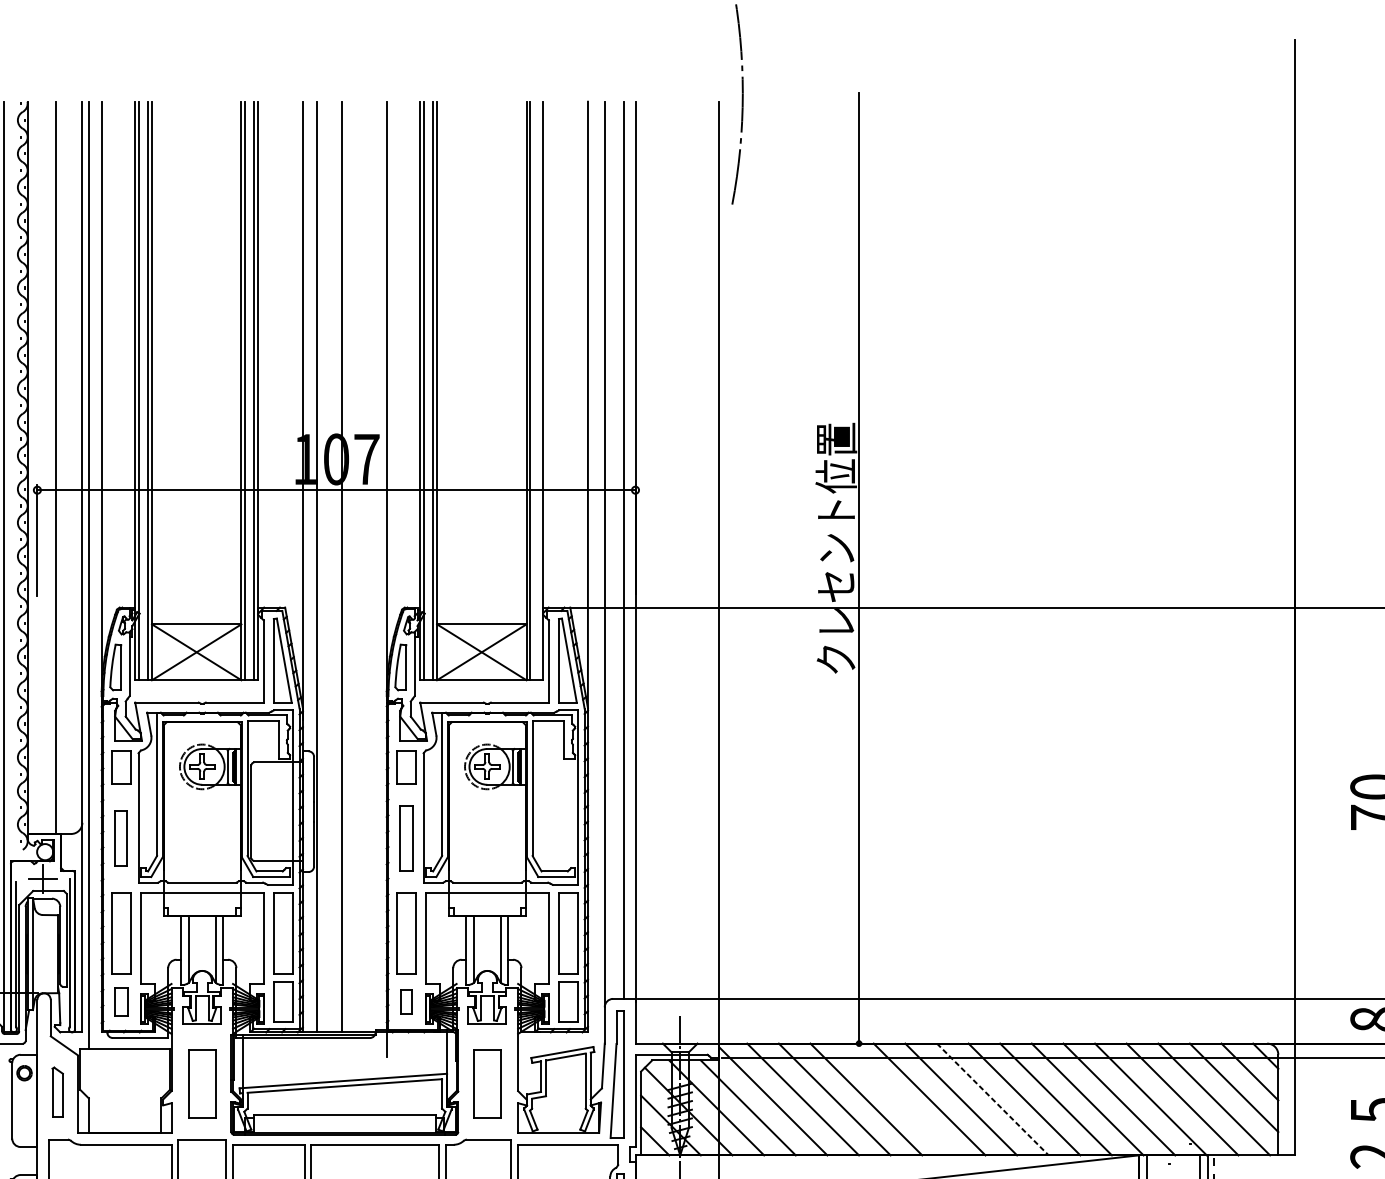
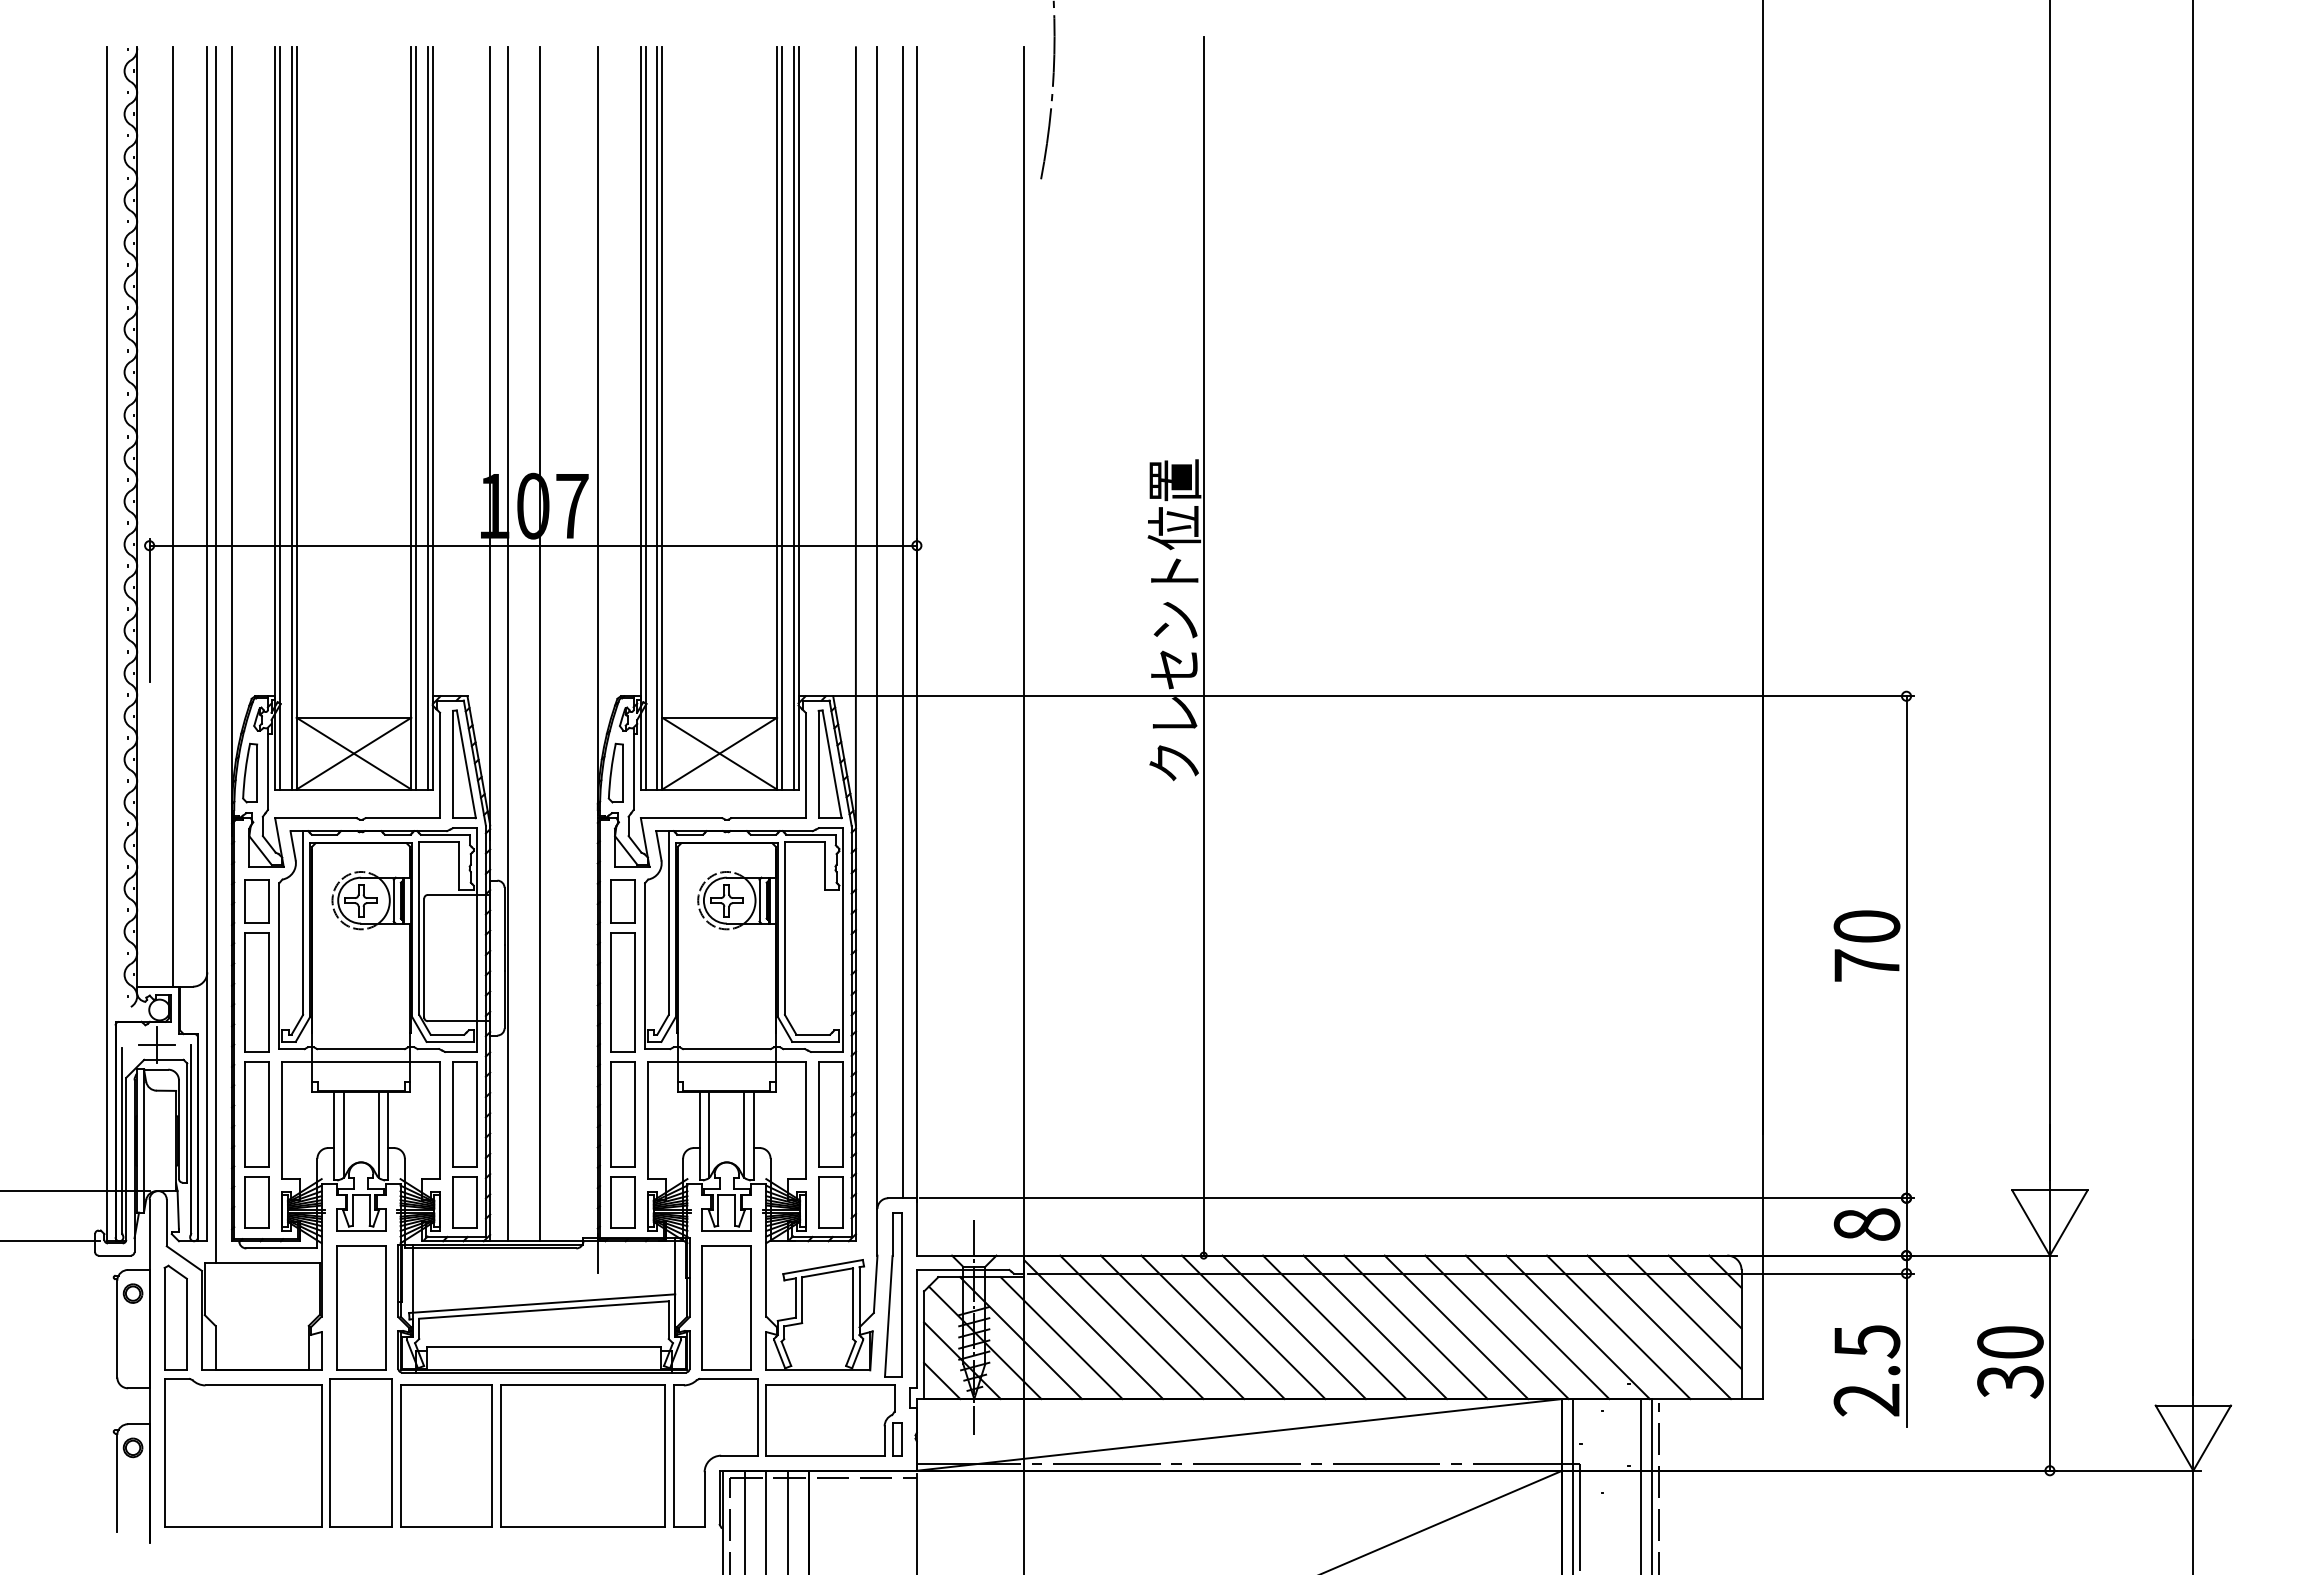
line: (539, 391) -> (793, 418), added
part: (120, 838) -> (256, 992), size x1.67
part: (406, 838) -> (622, 992), size x1.43
part: (120, 1002) -> (256, 1202), size x1.43
part: (406, 1002) -> (622, 1202), size x1.67
part: (202, 1084) -> (361, 1307), size x1.43
part: (487, 1084) -> (726, 1307), size x1.43
part: (57, 1091) -> (175, 1317), size x1.67
line: (897, 1099) -> (1253, 1327), added
line: (992, 1099) -> (1375, 1327), dashed -> solid

